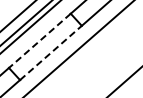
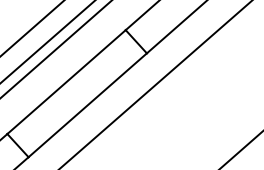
line: (39, 41) -> (65, 83), dashed -> solid
line: (51, 52) -> (88, 104), dashed -> solid

